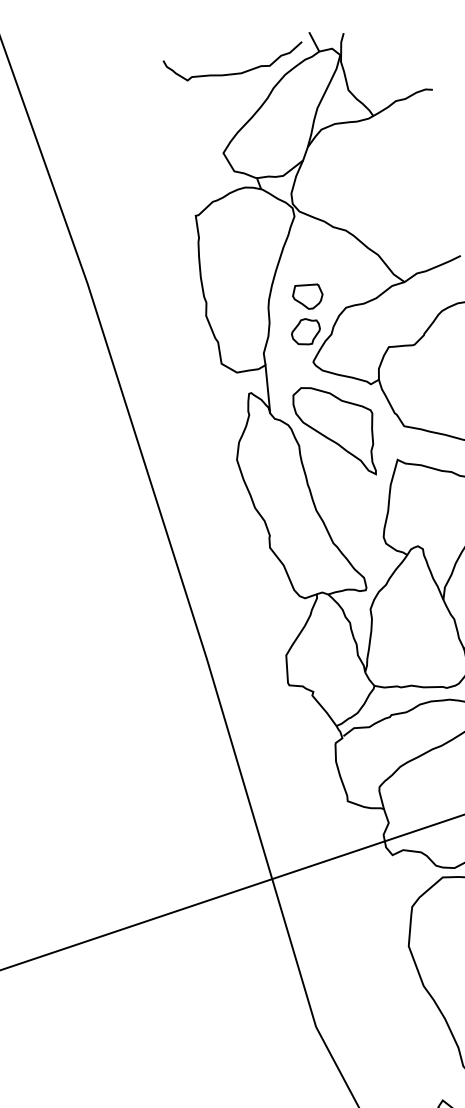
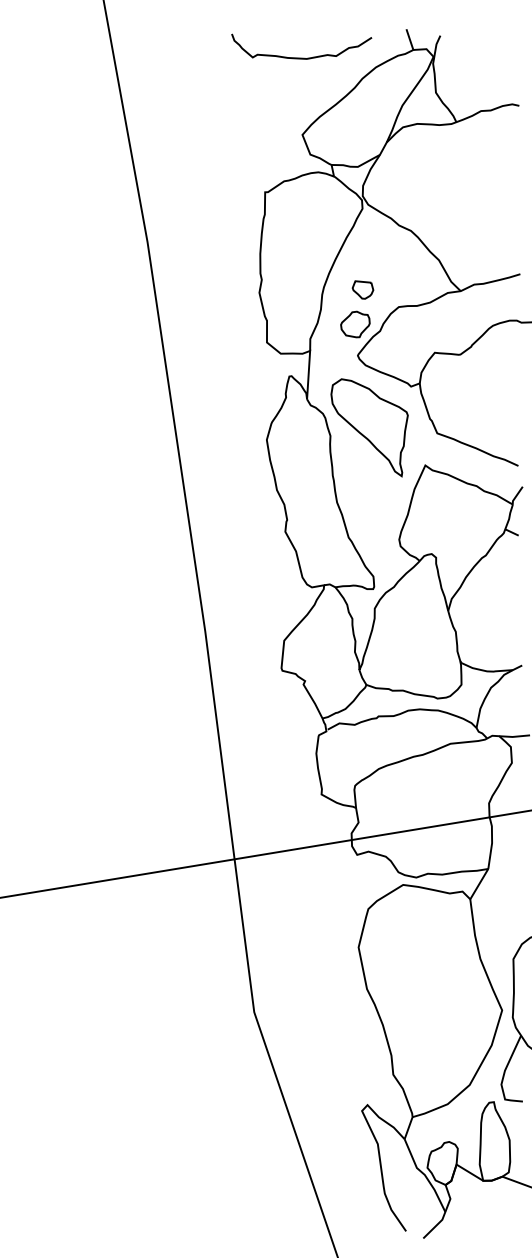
curve: (235, 72) -> (301, 57), moved
part: (307, 296) -> (362, 289), size x0.7

